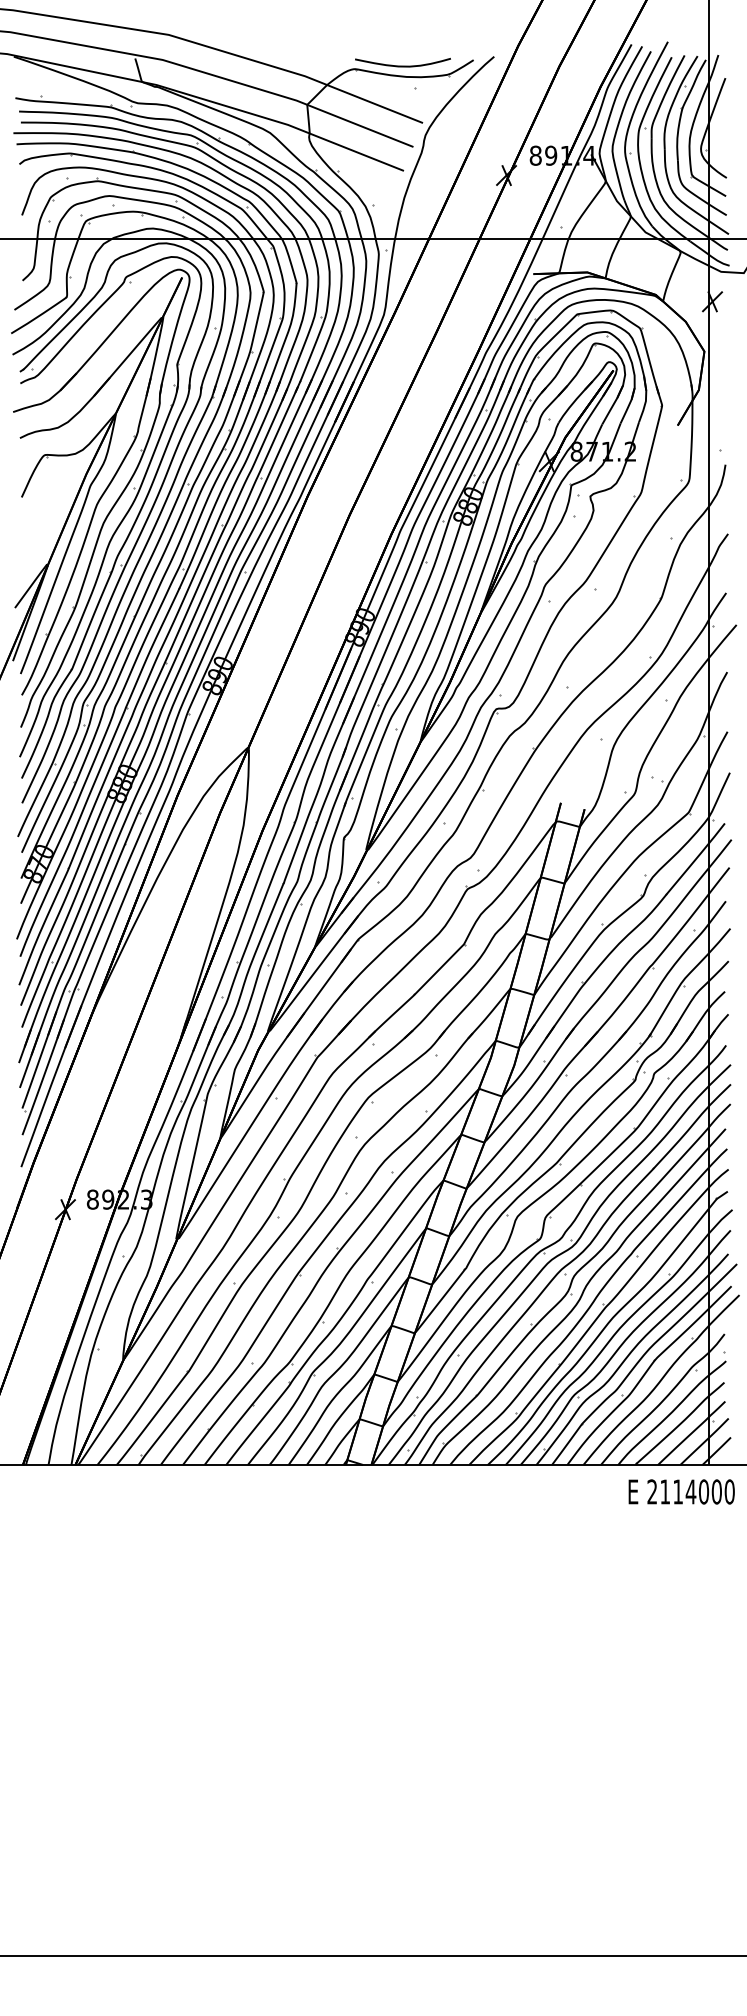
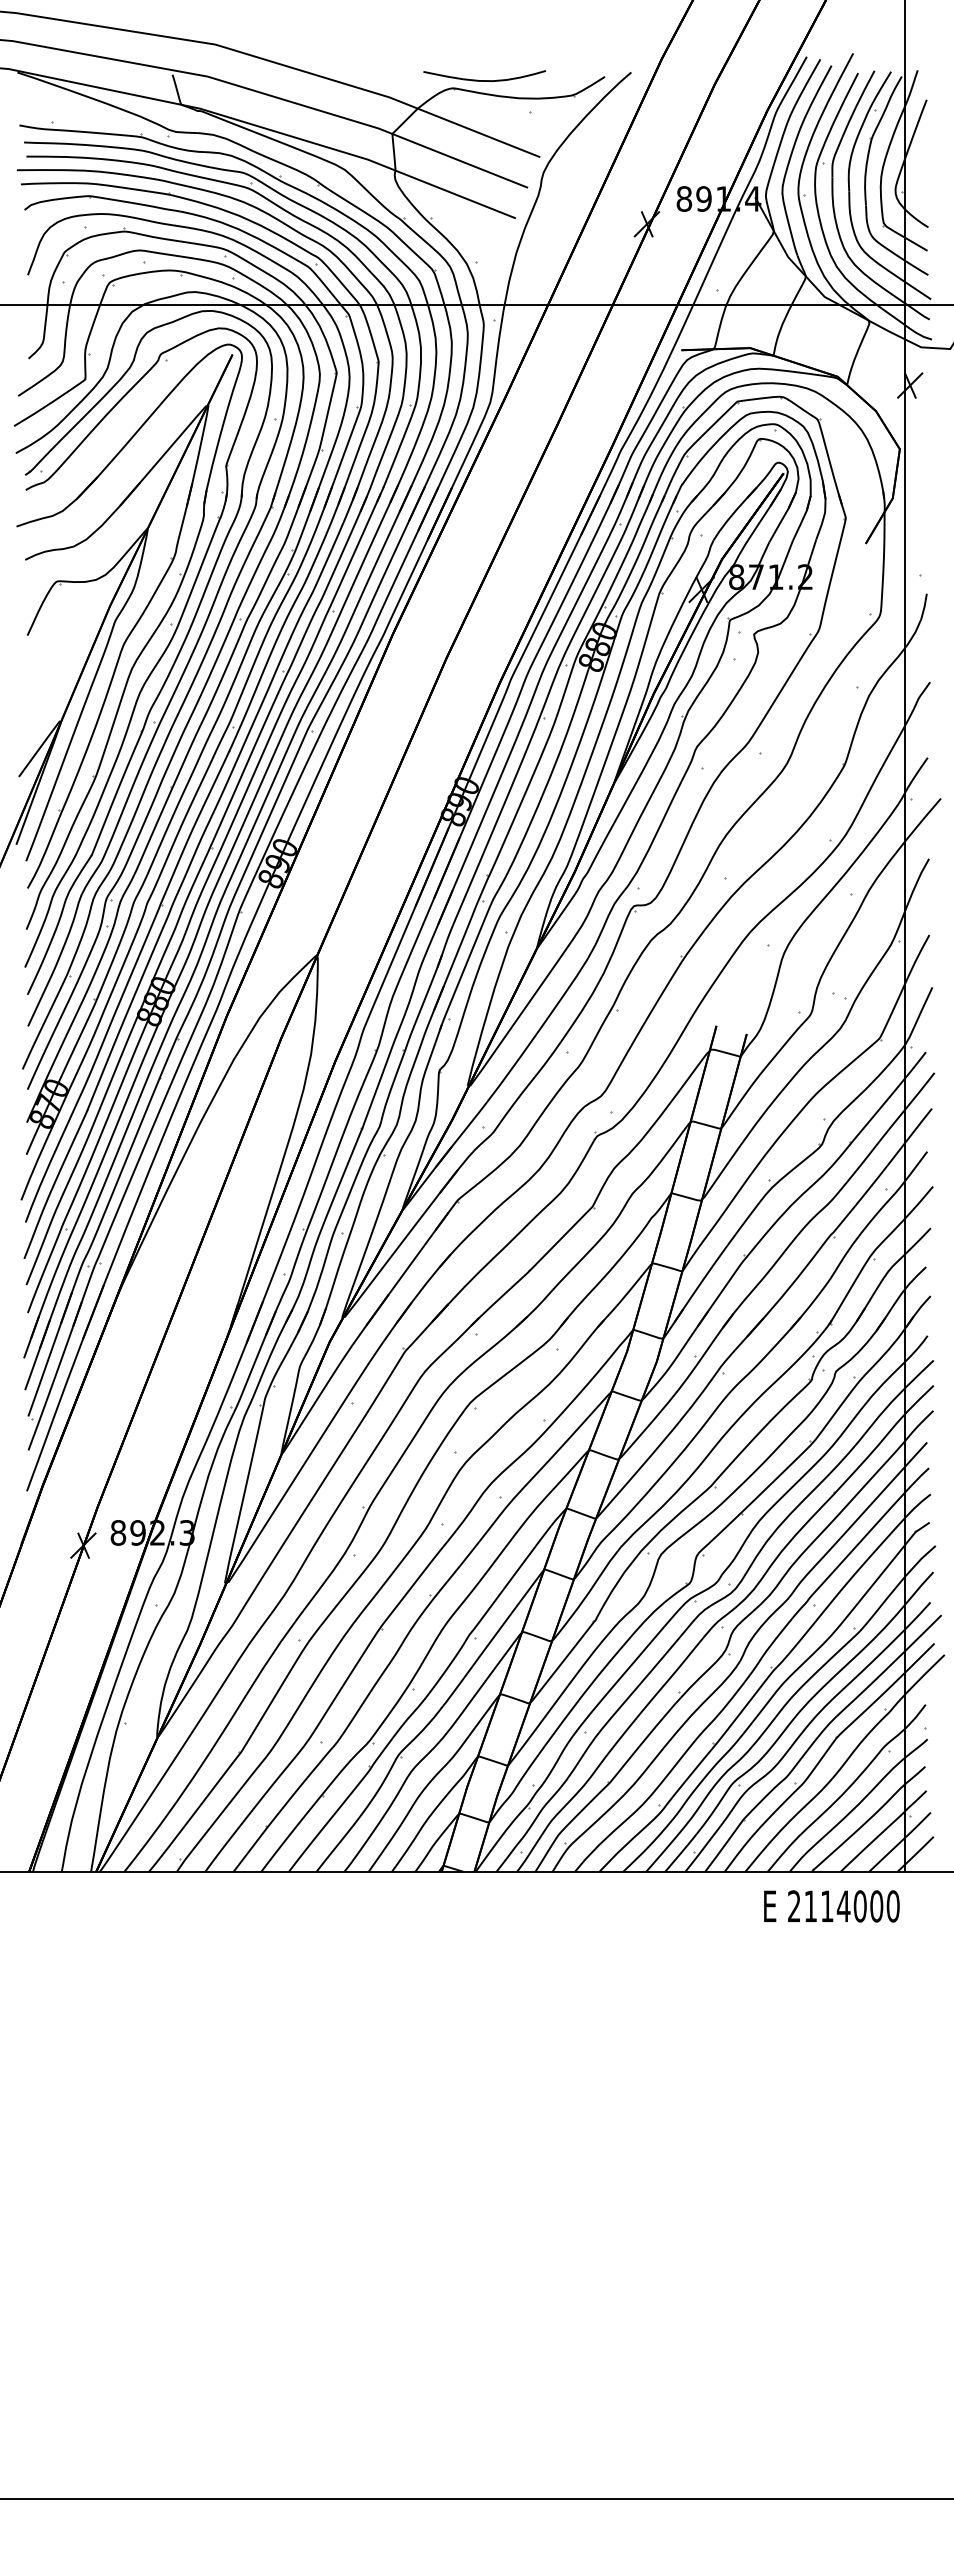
curve: (402, 66) -> (484, 80), moved
text: (681, 1492) -> (831, 1906), moved

